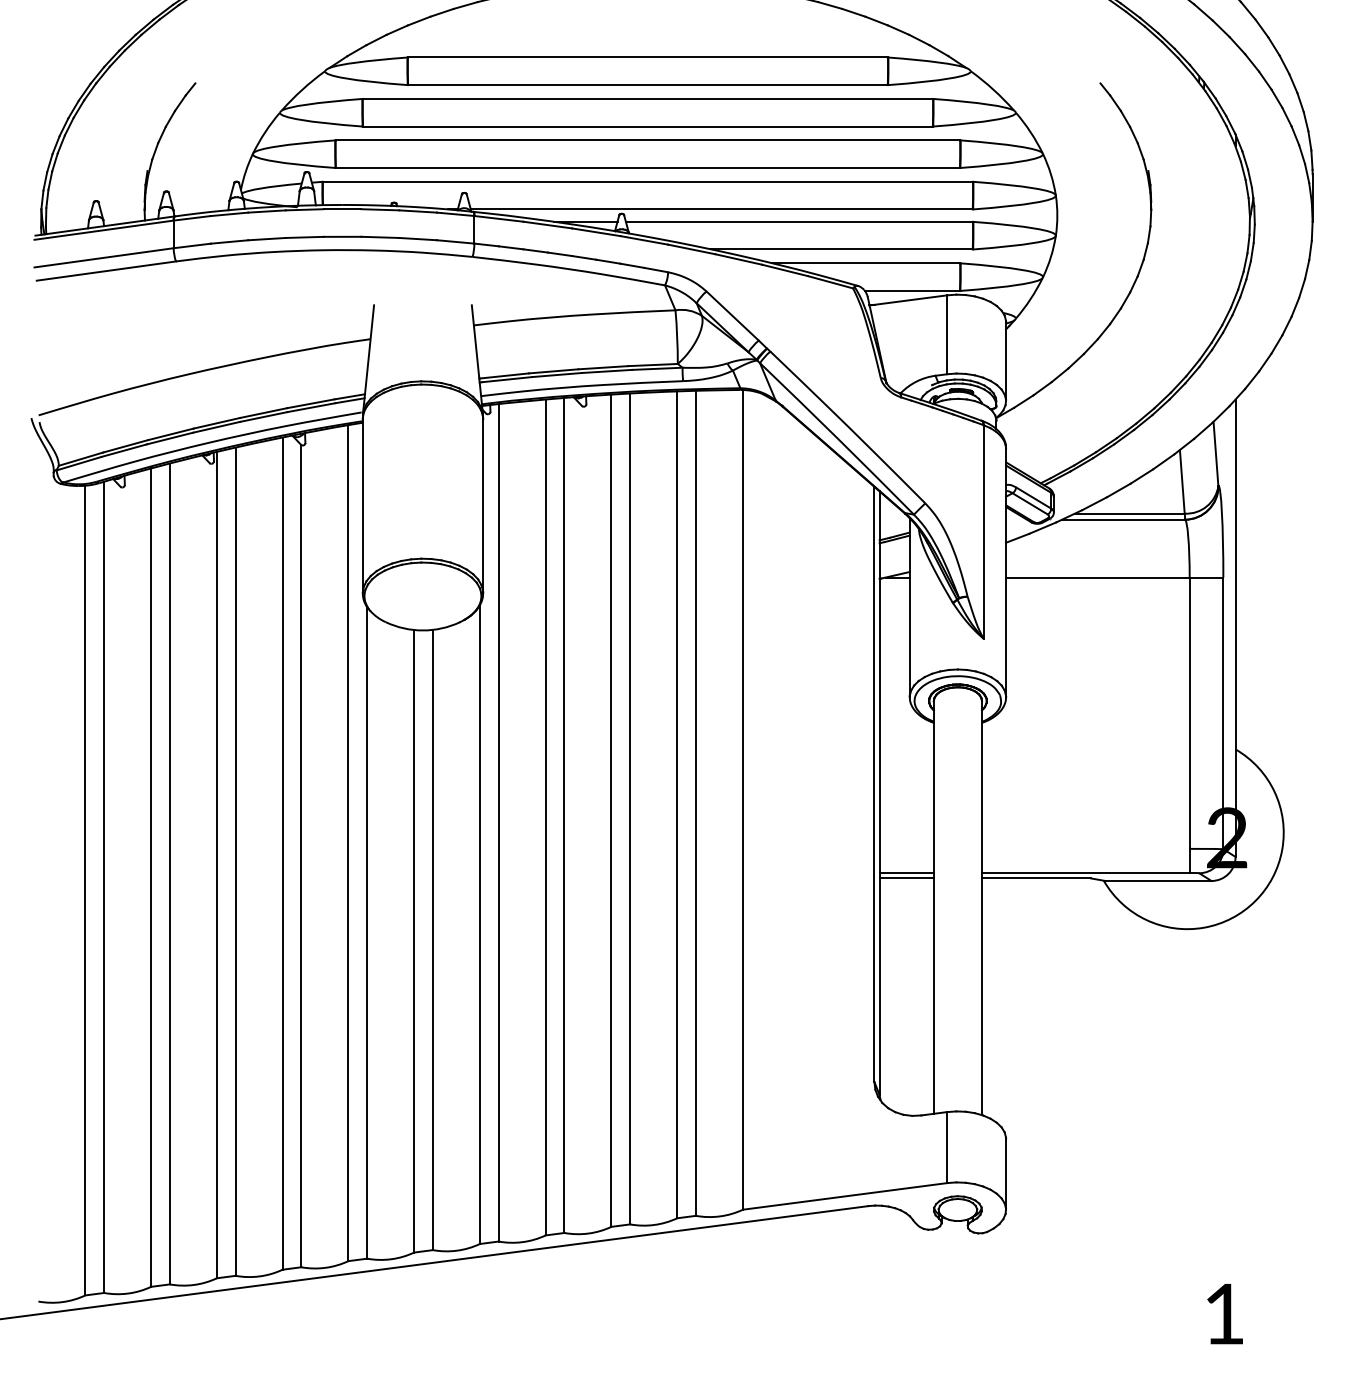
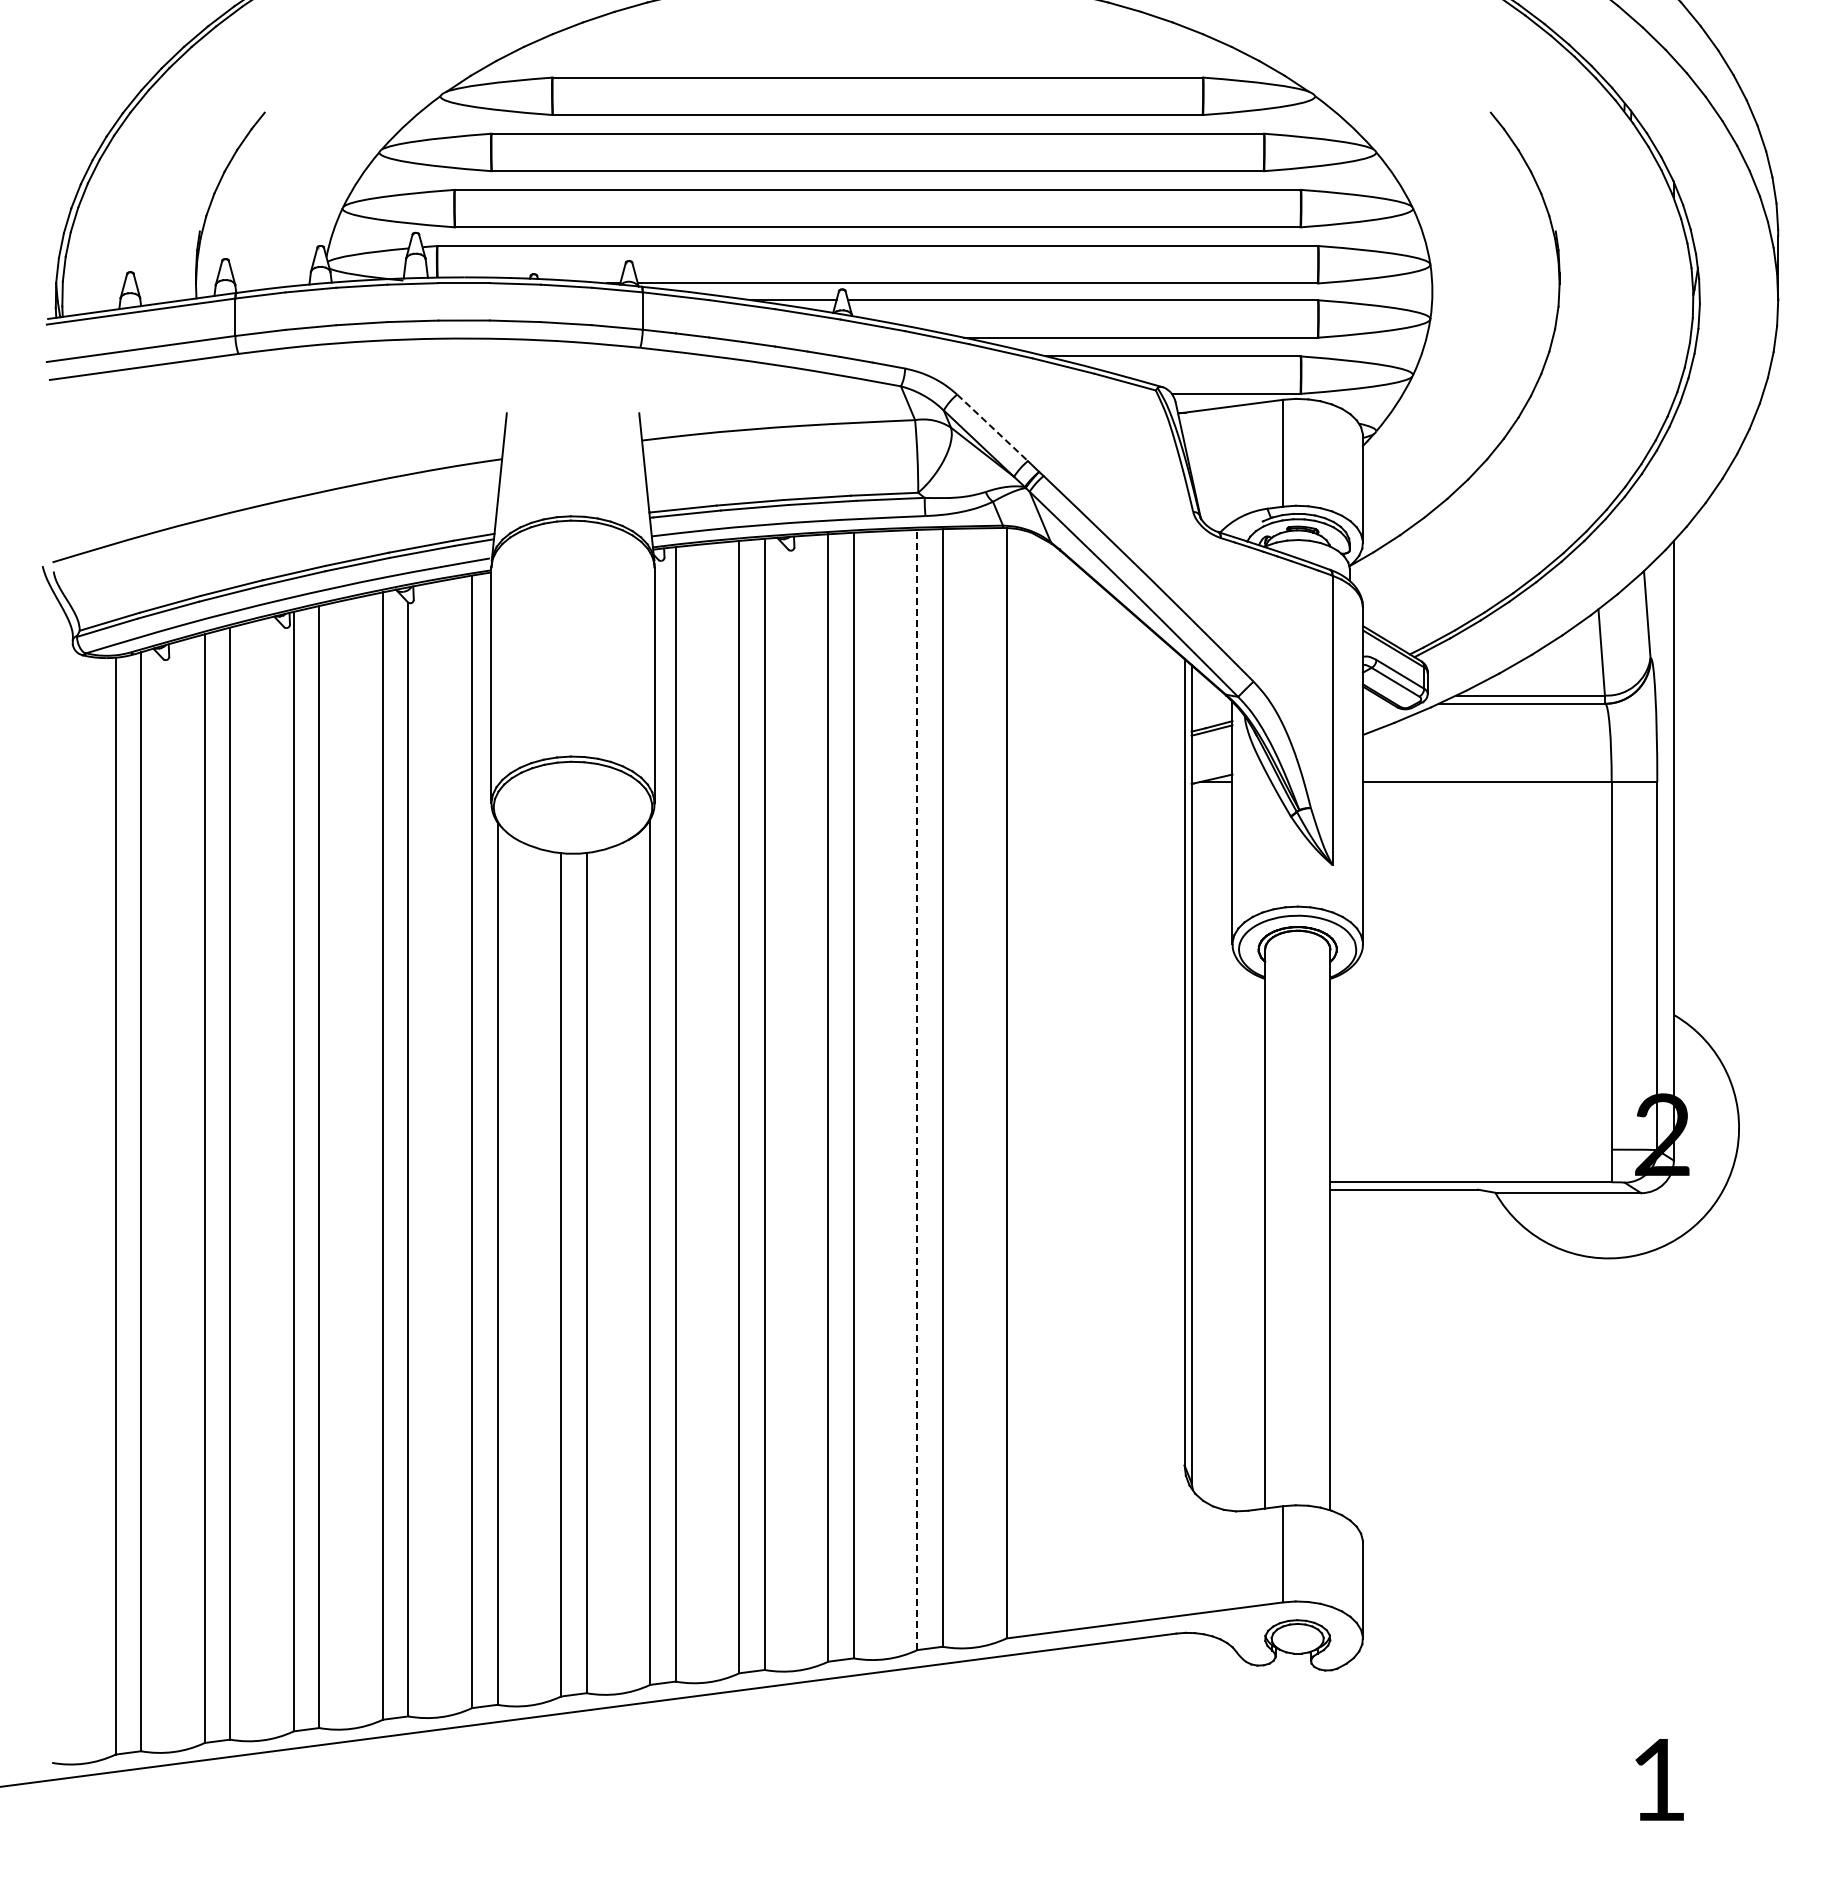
line: (732, 315) -> (992, 427), solid -> dashed
line: (677, 804) -> (917, 1089), solid -> dashed
line: (906, 873) -> (1228, 1182), removed
line: (906, 878) -> (1228, 1189), removed

